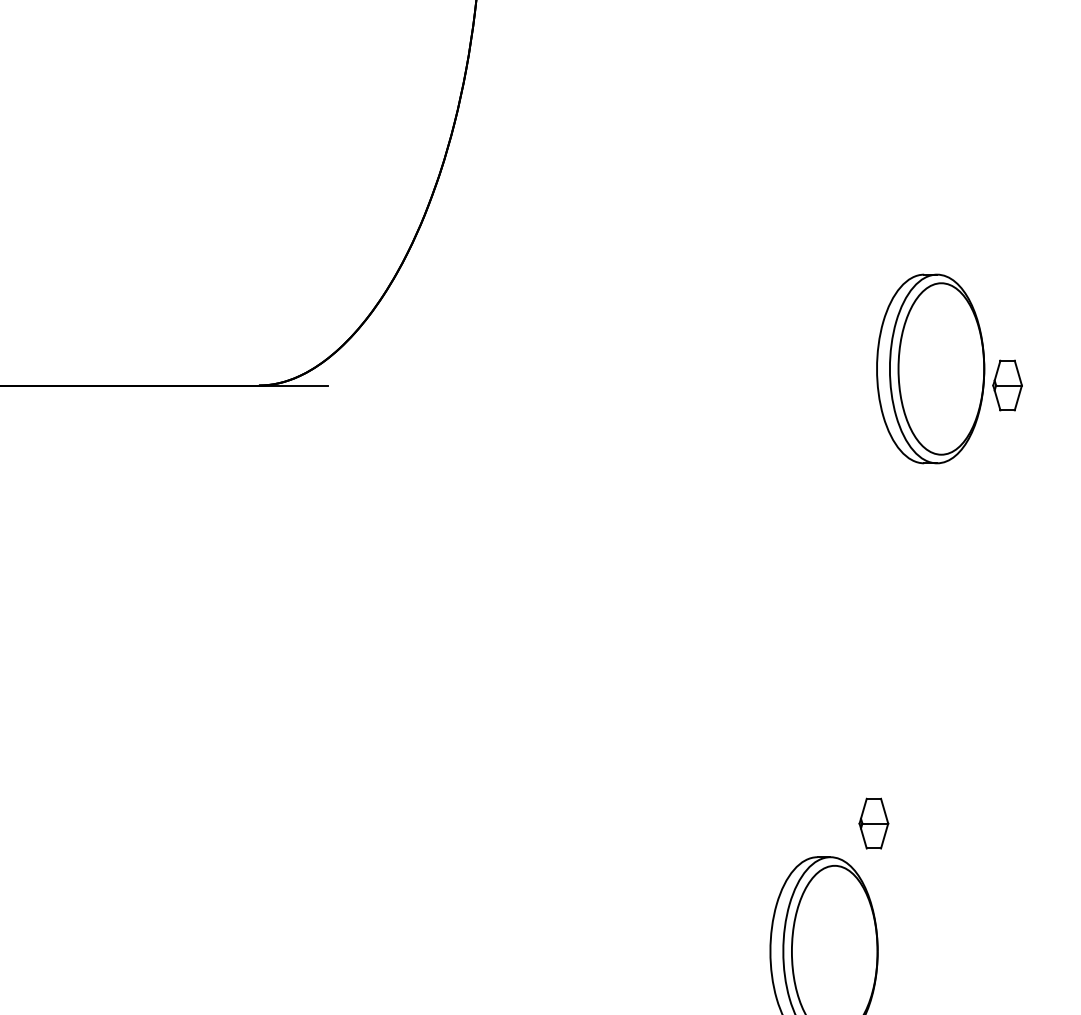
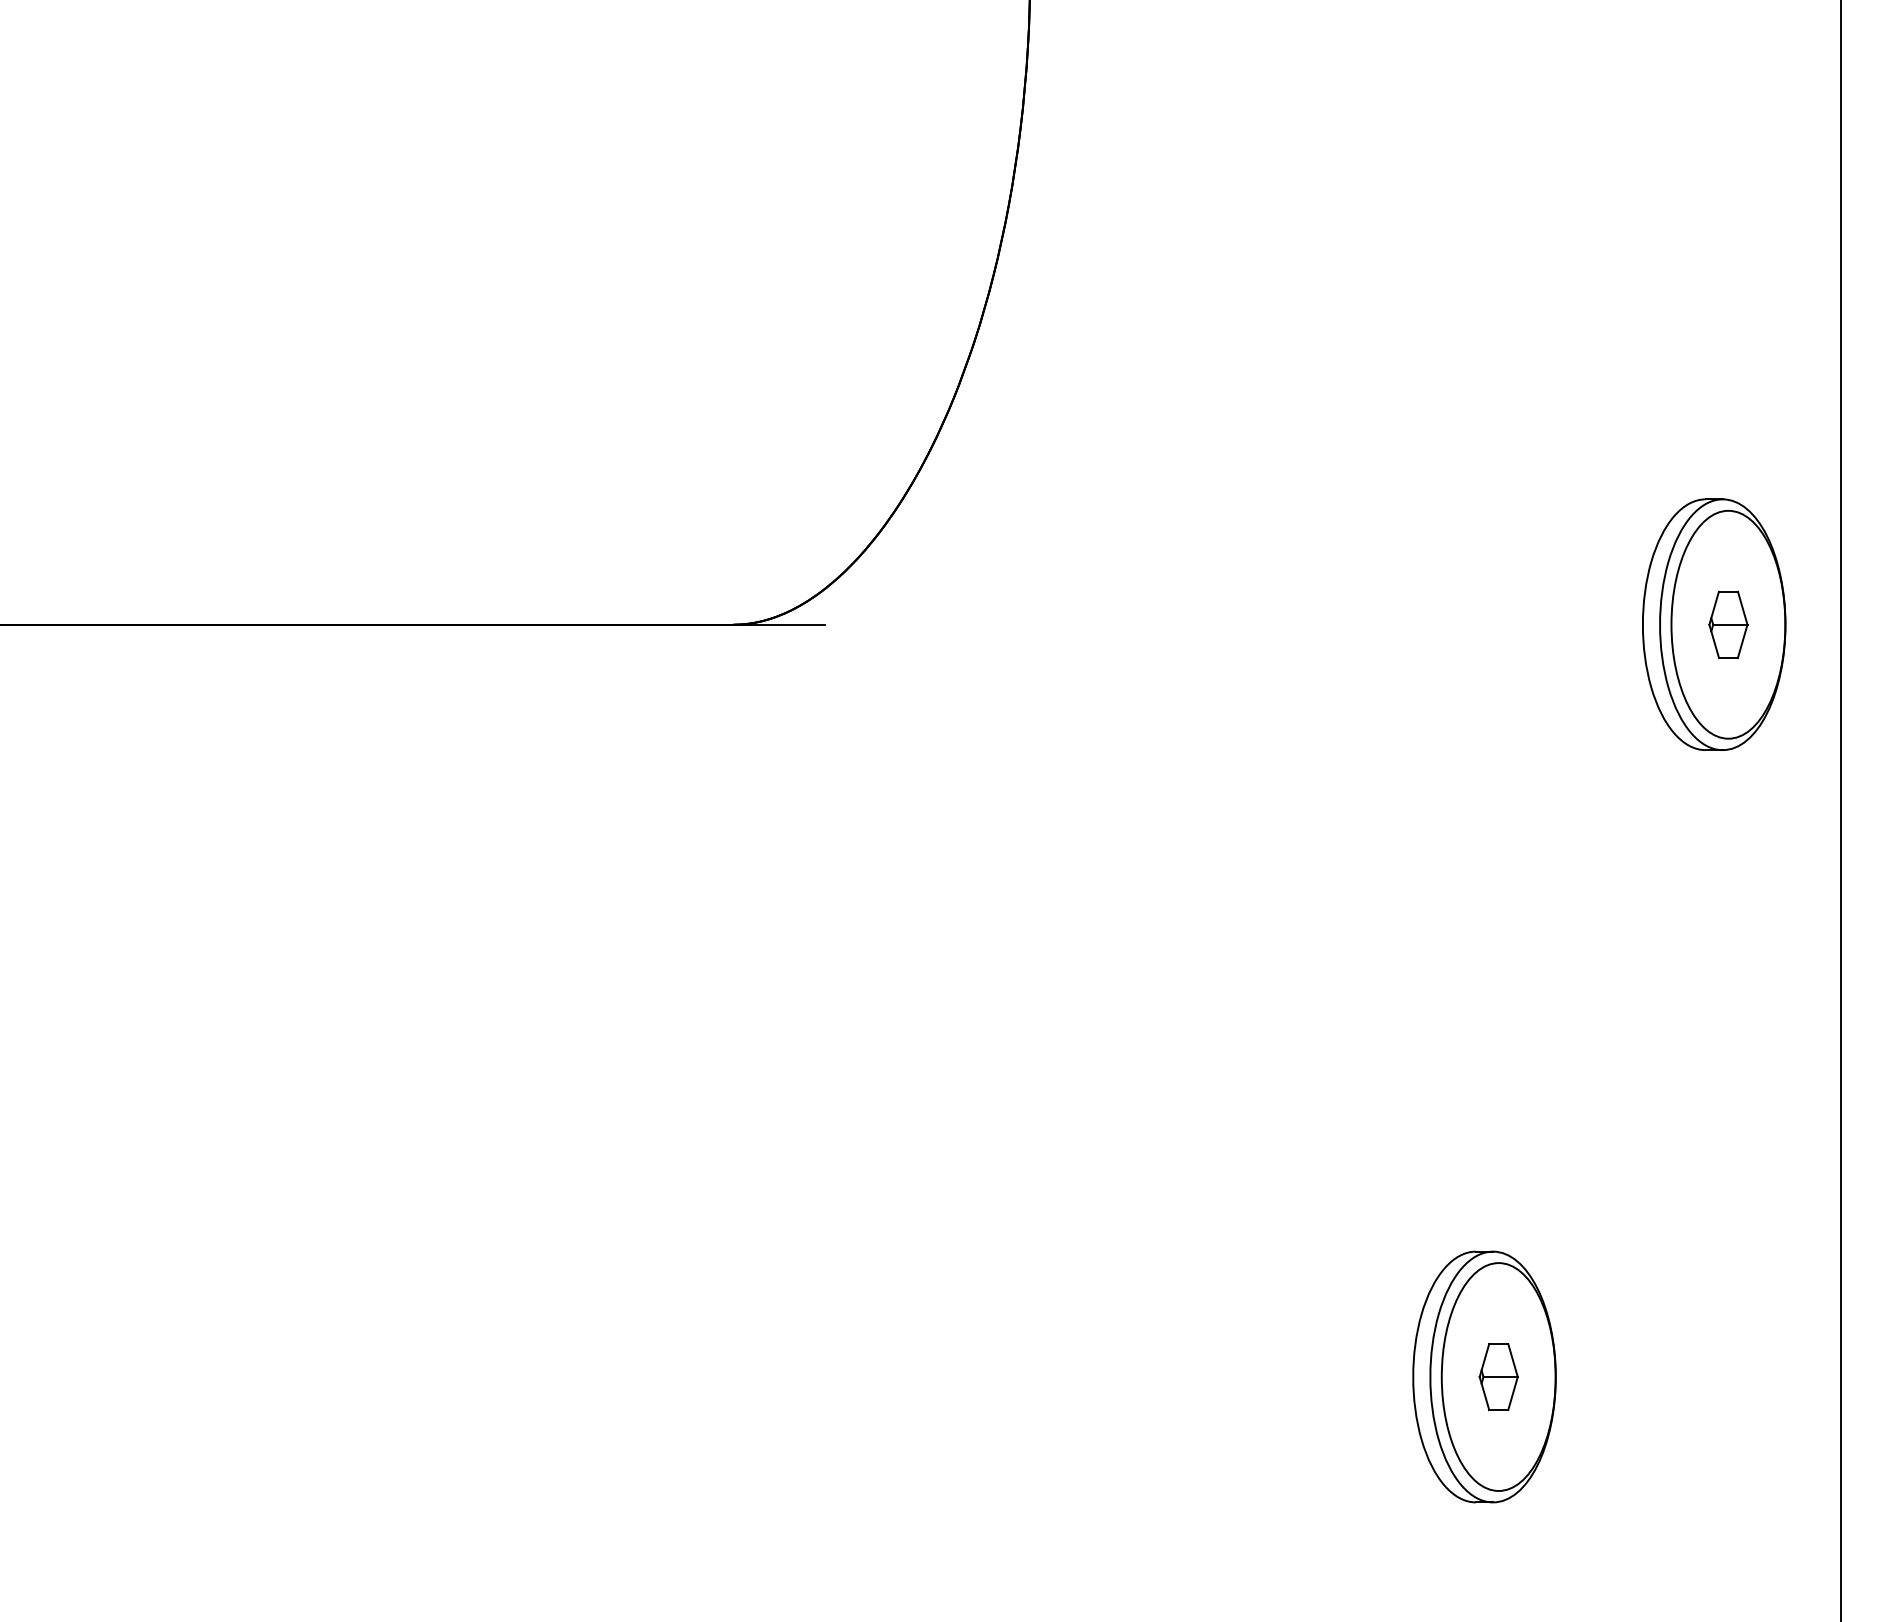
part: (930, 368) -> (1714, 624), moved
part: (873, 823) -> (1498, 1376), moved

